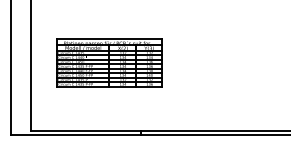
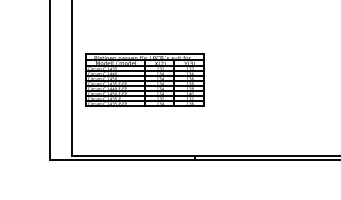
part: (108, 62) -> (144, 79), moved

